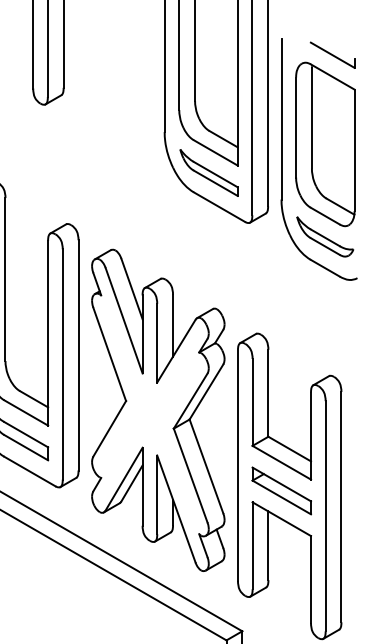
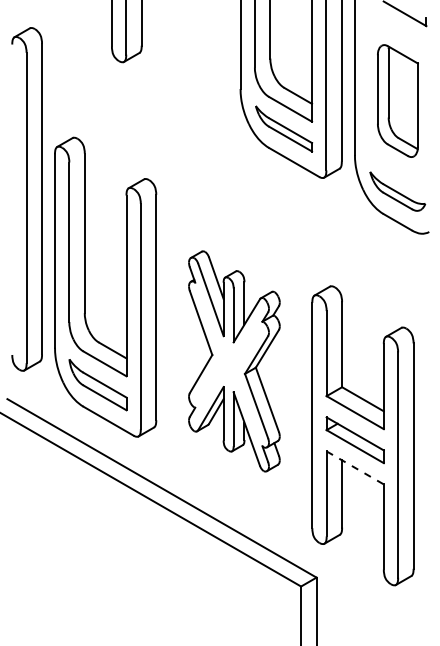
part: (324, 143) -> (397, 100), size x0.7
part: (158, 410) -> (234, 361), size x0.7
line: (282, 519) -> (355, 468), solid -> dashed

